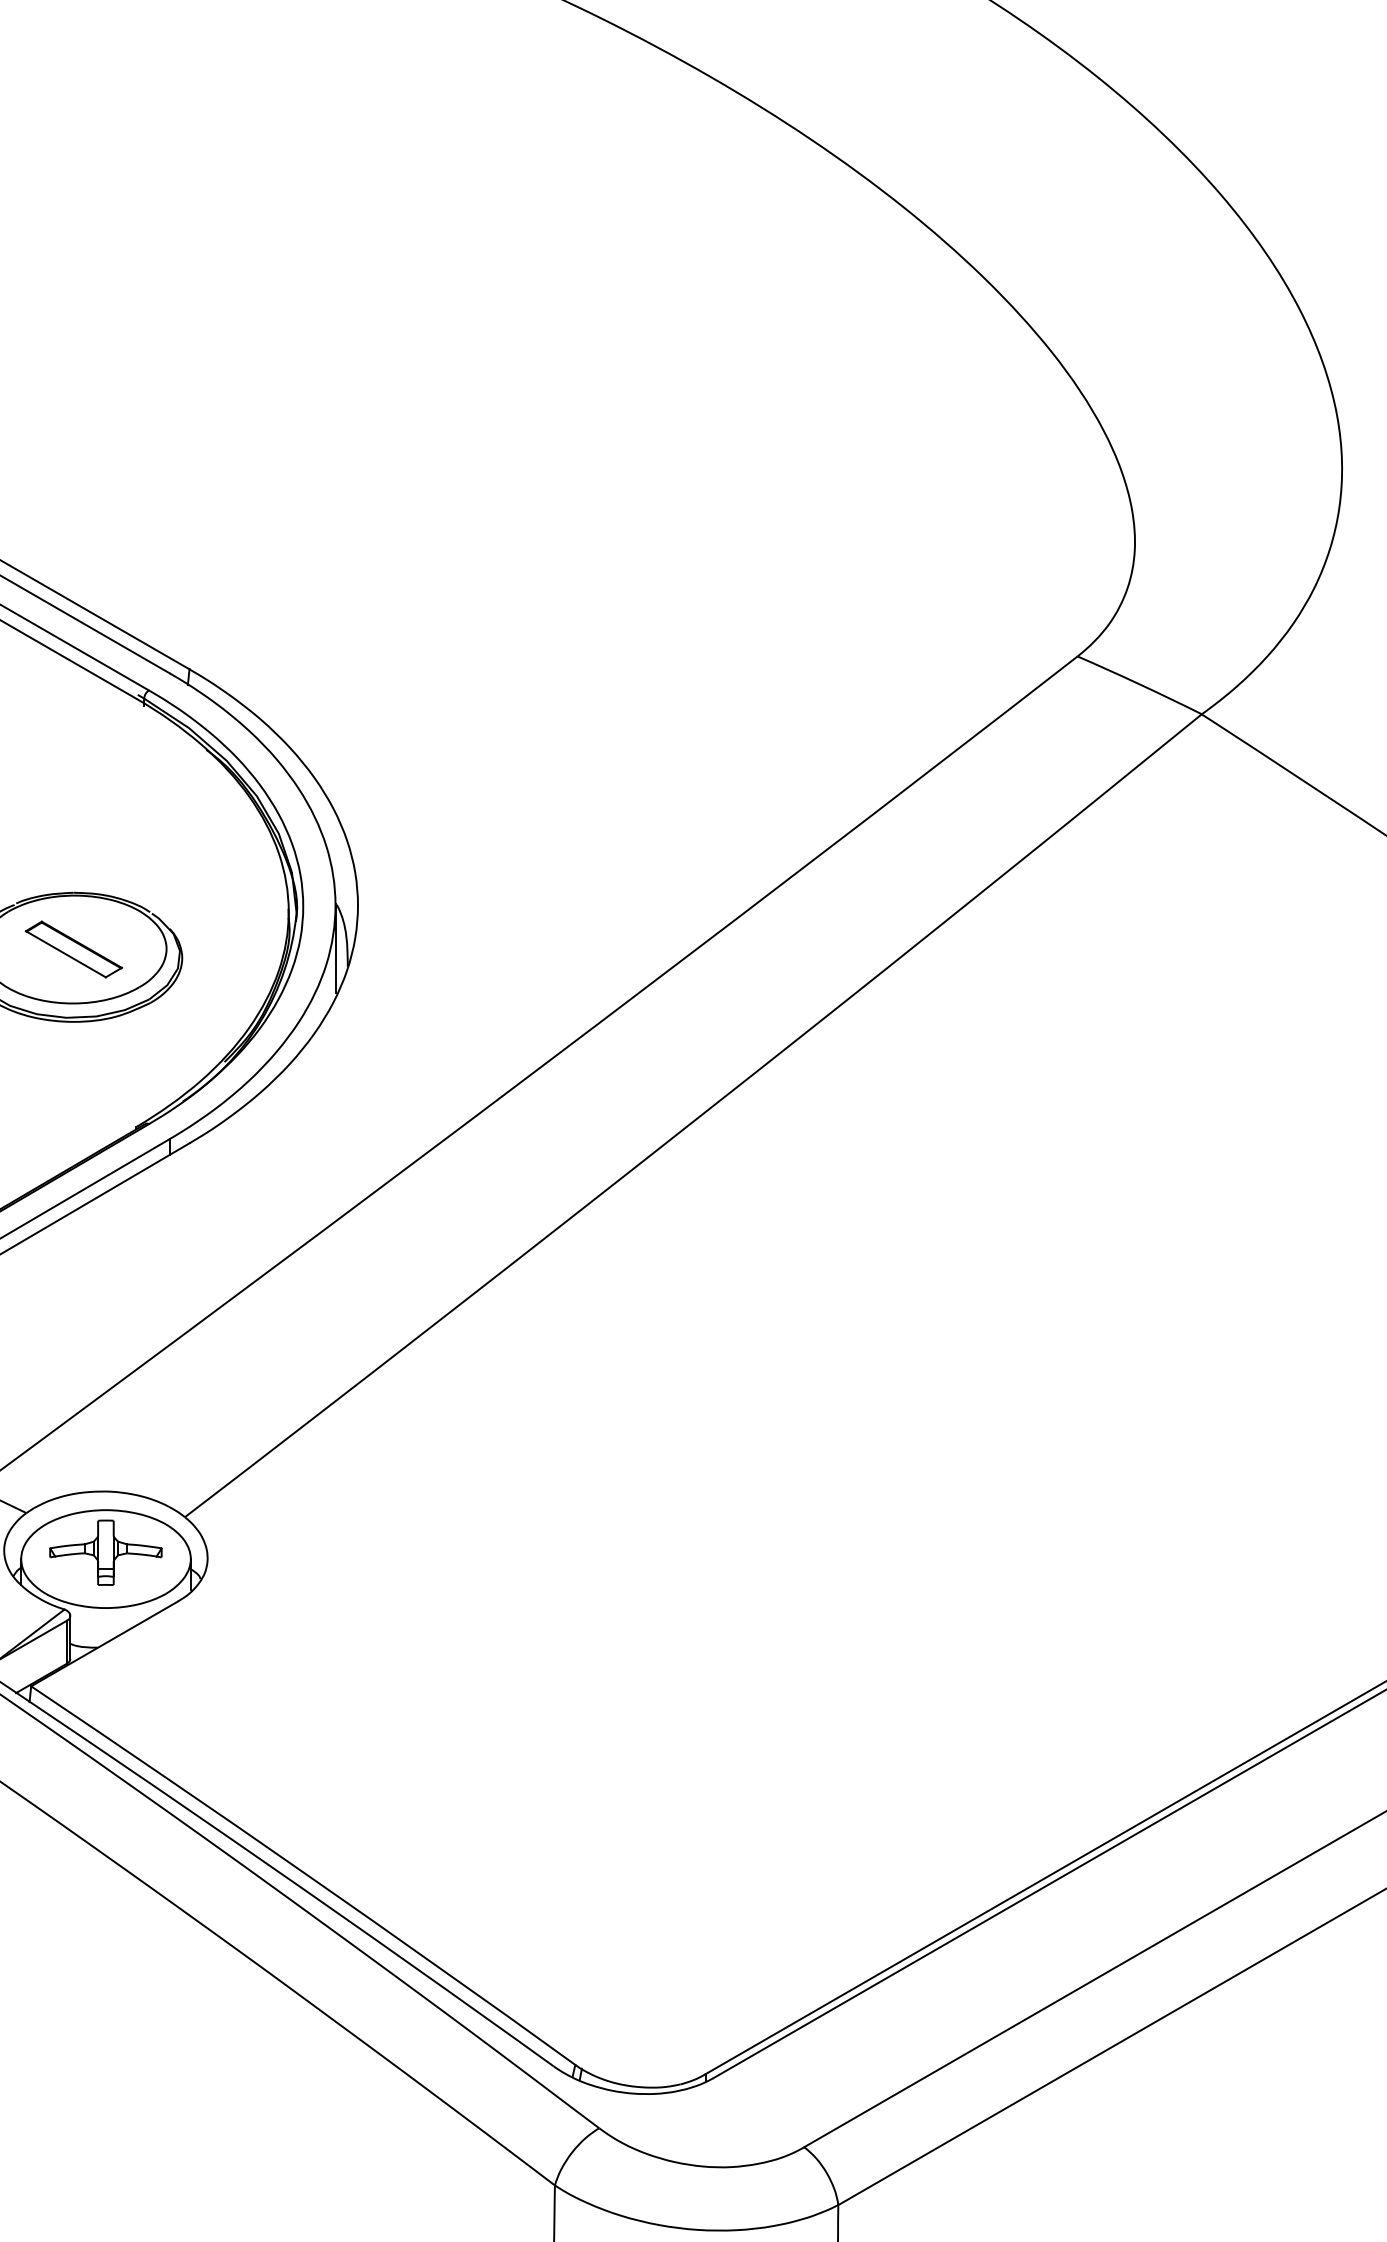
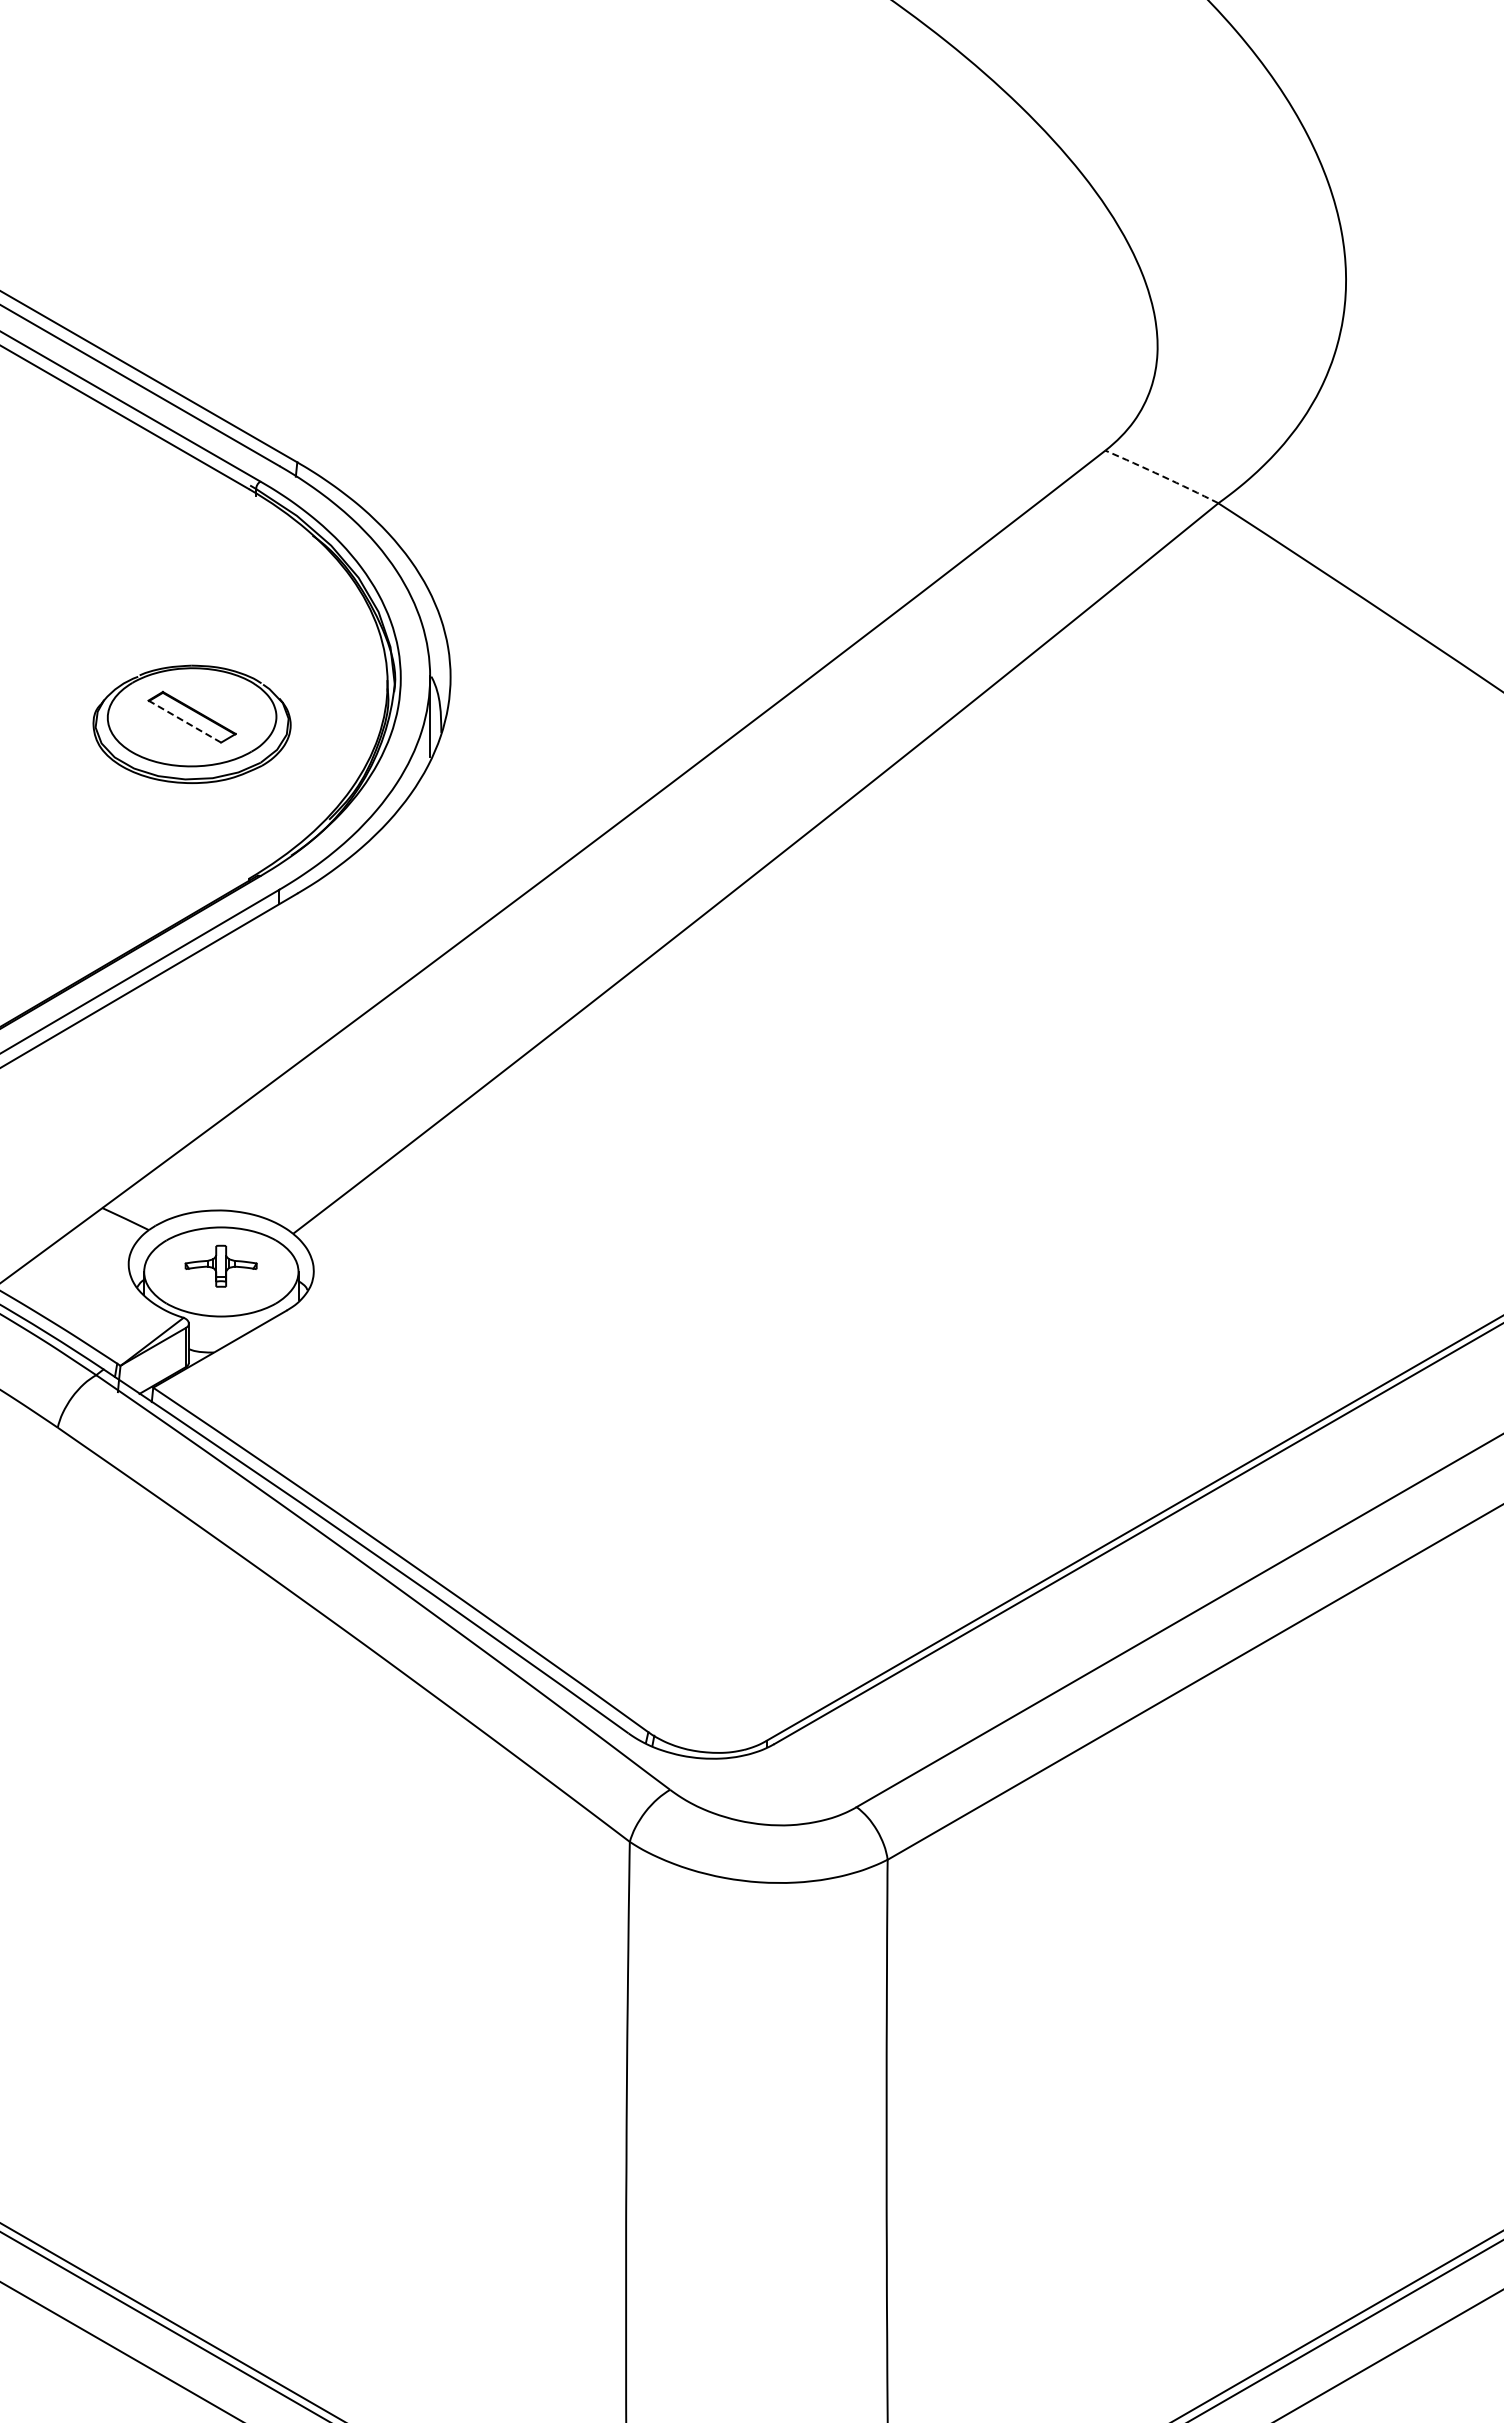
arc: (1140, 684) -> (1162, 476), solid -> dashed
line: (65, 954) -> (184, 721), solid -> dashed
part: (105, 1553) -> (220, 1266), size x0.7

